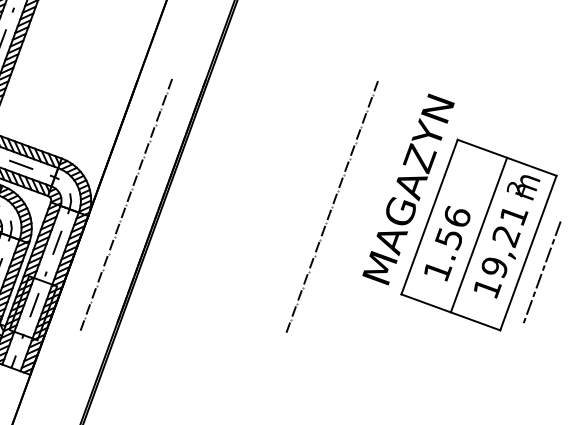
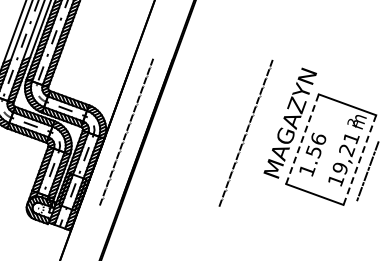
line: (429, 217) -> (302, 139), solid -> dashed
line: (477, 234) -> (330, 149), removed
line: (527, 253) -> (359, 160), solid -> dashed

